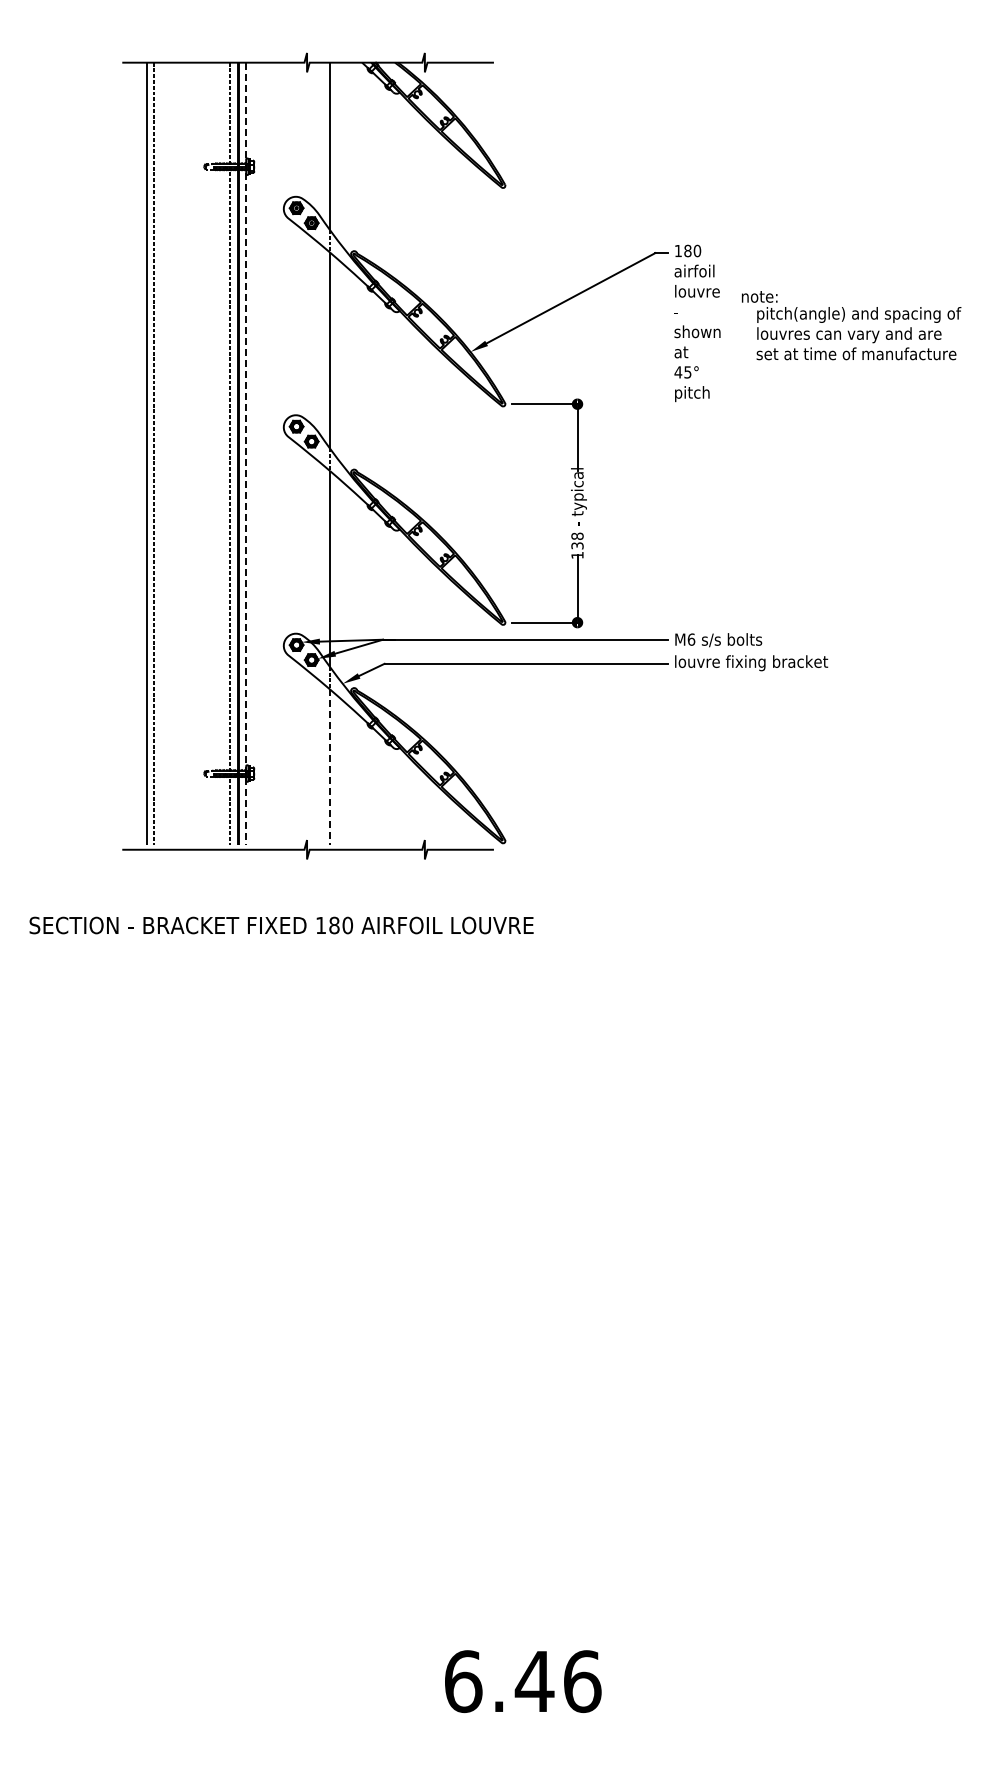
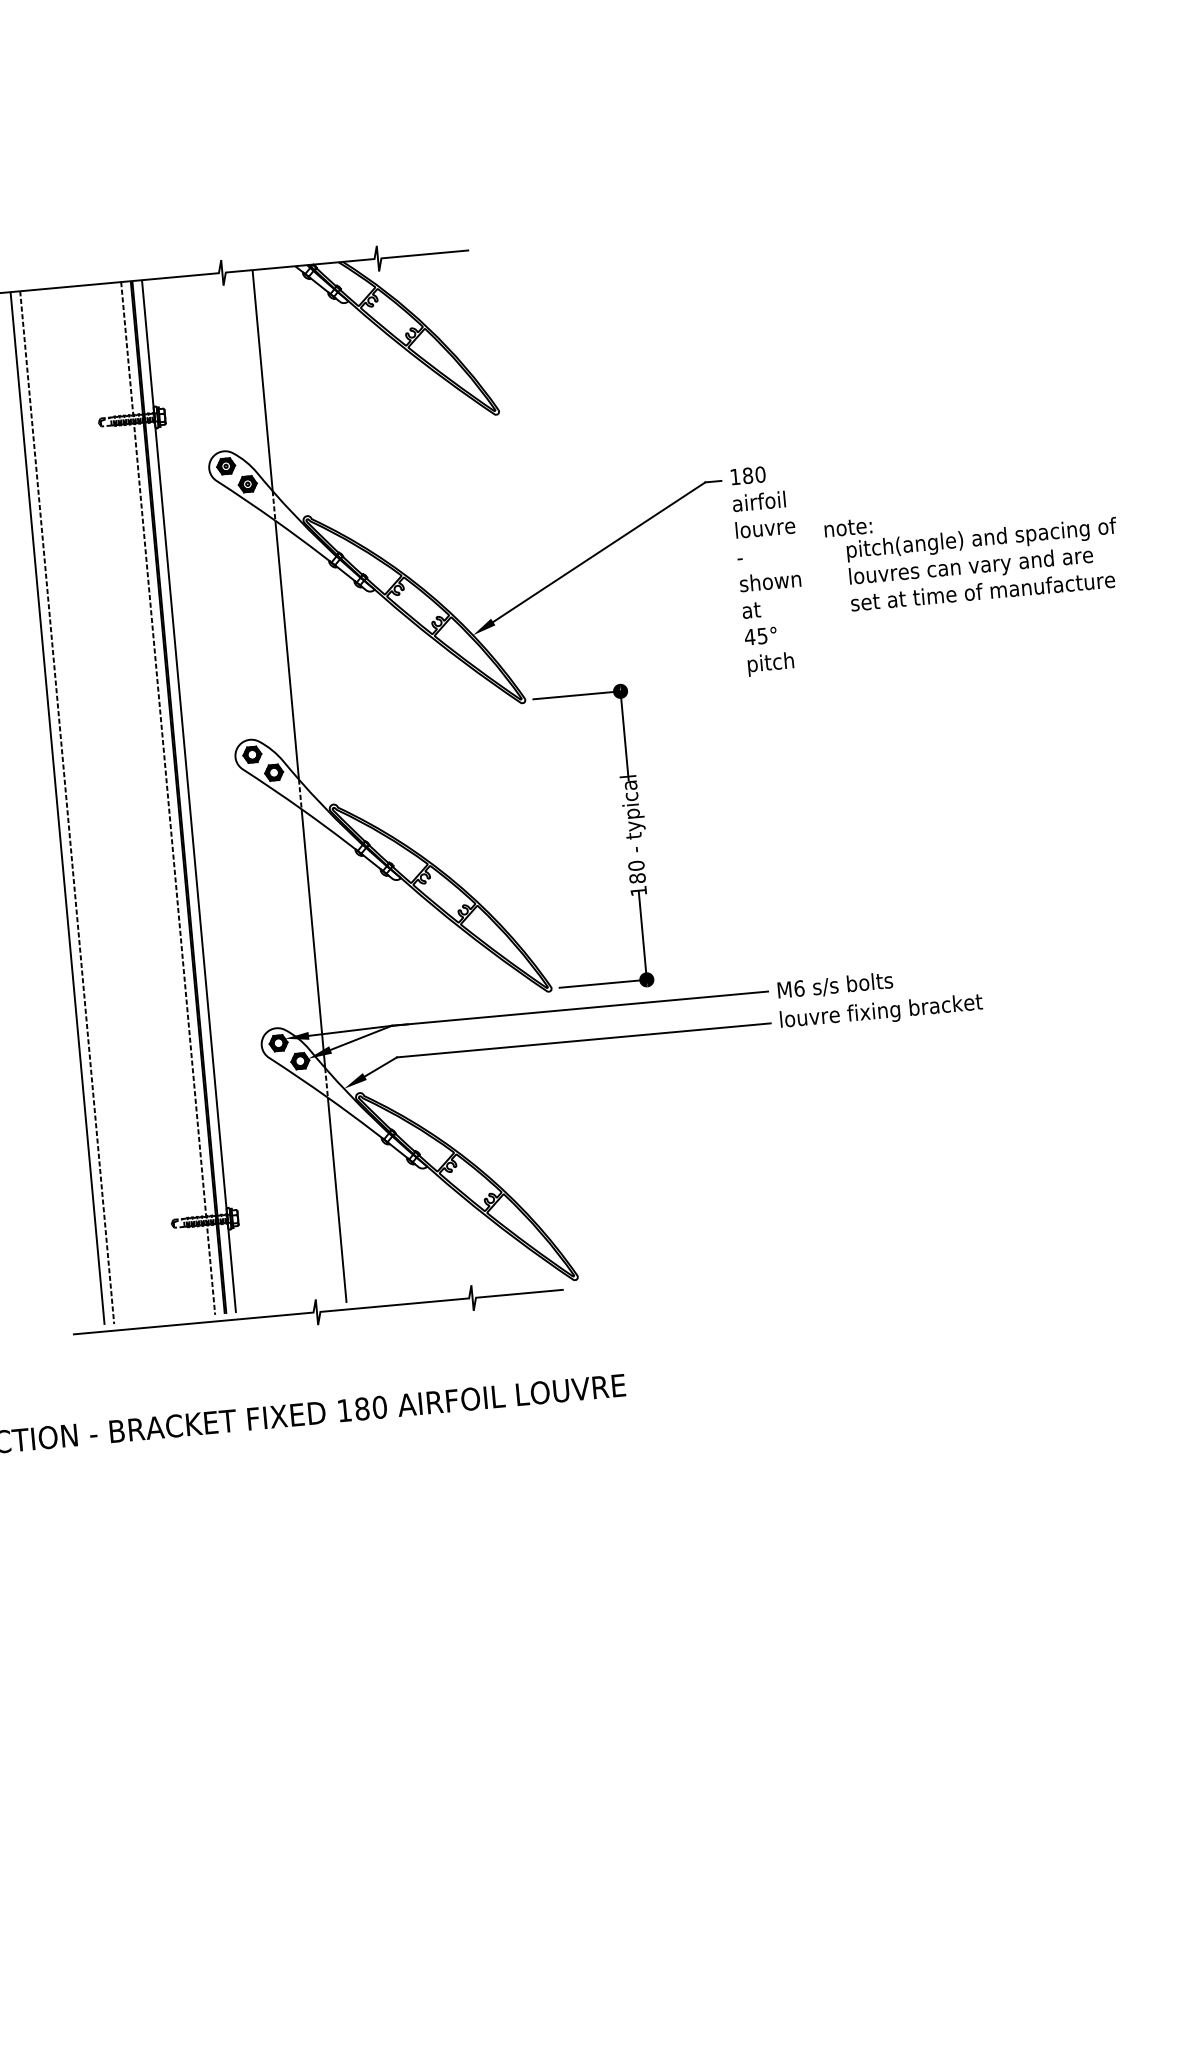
line: (246, 454) -> (189, 797), dashed -> solid
text: (577, 540) -> (636, 871), 138 -> 180
line: (329, 767) -> (336, 1200), dashed -> solid

